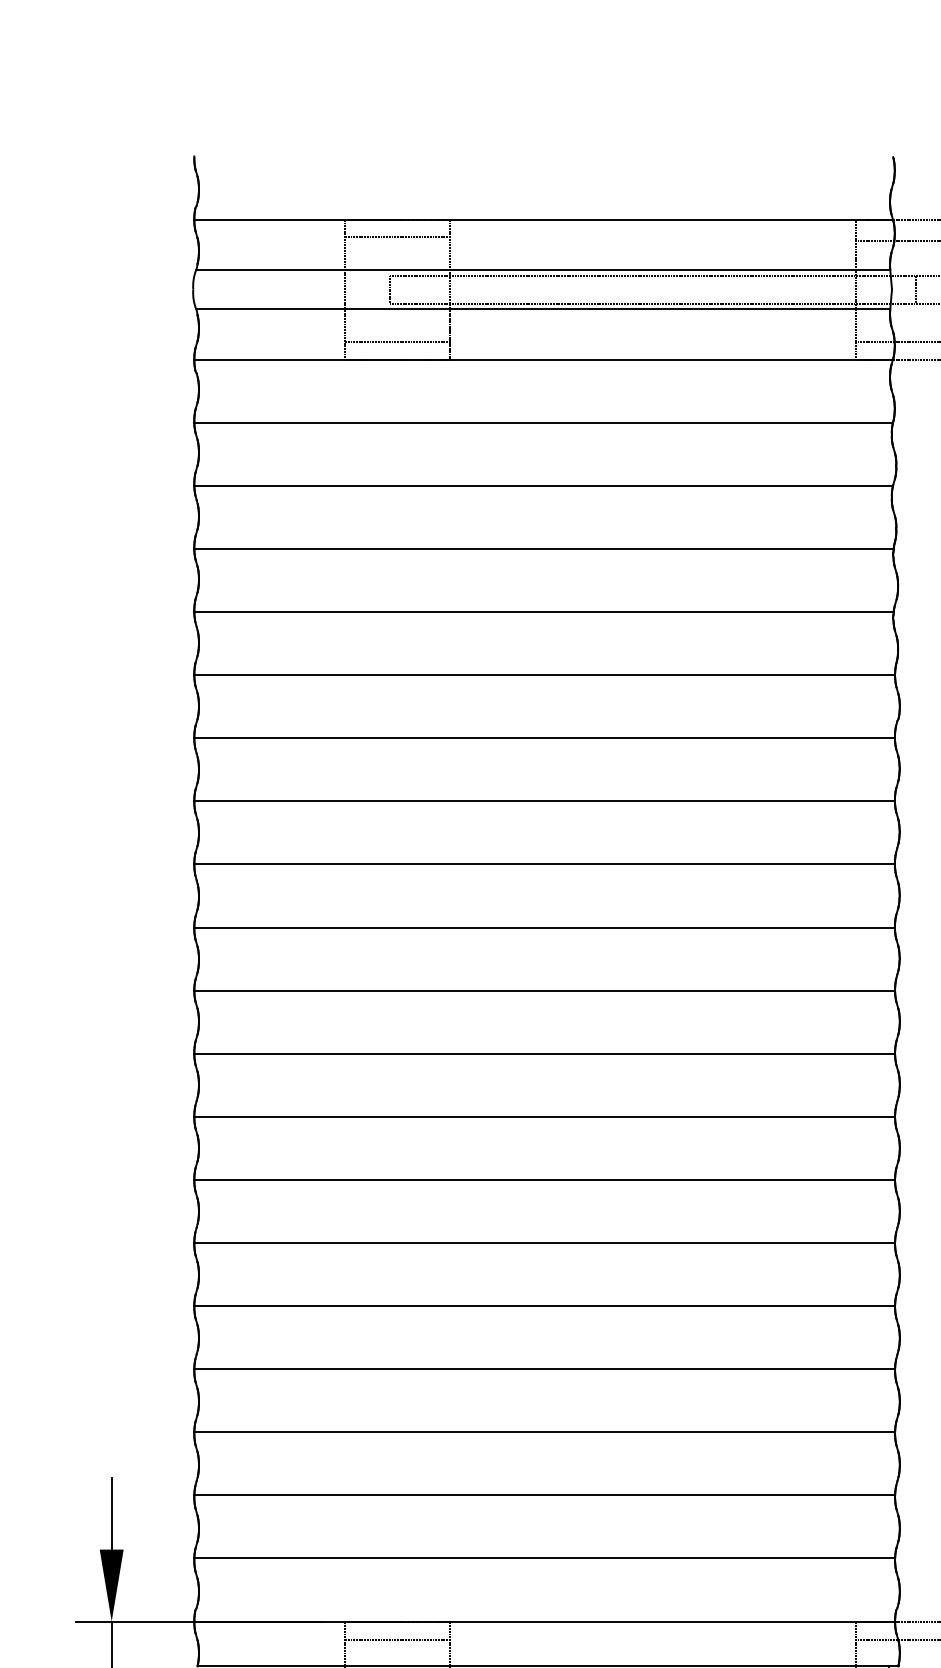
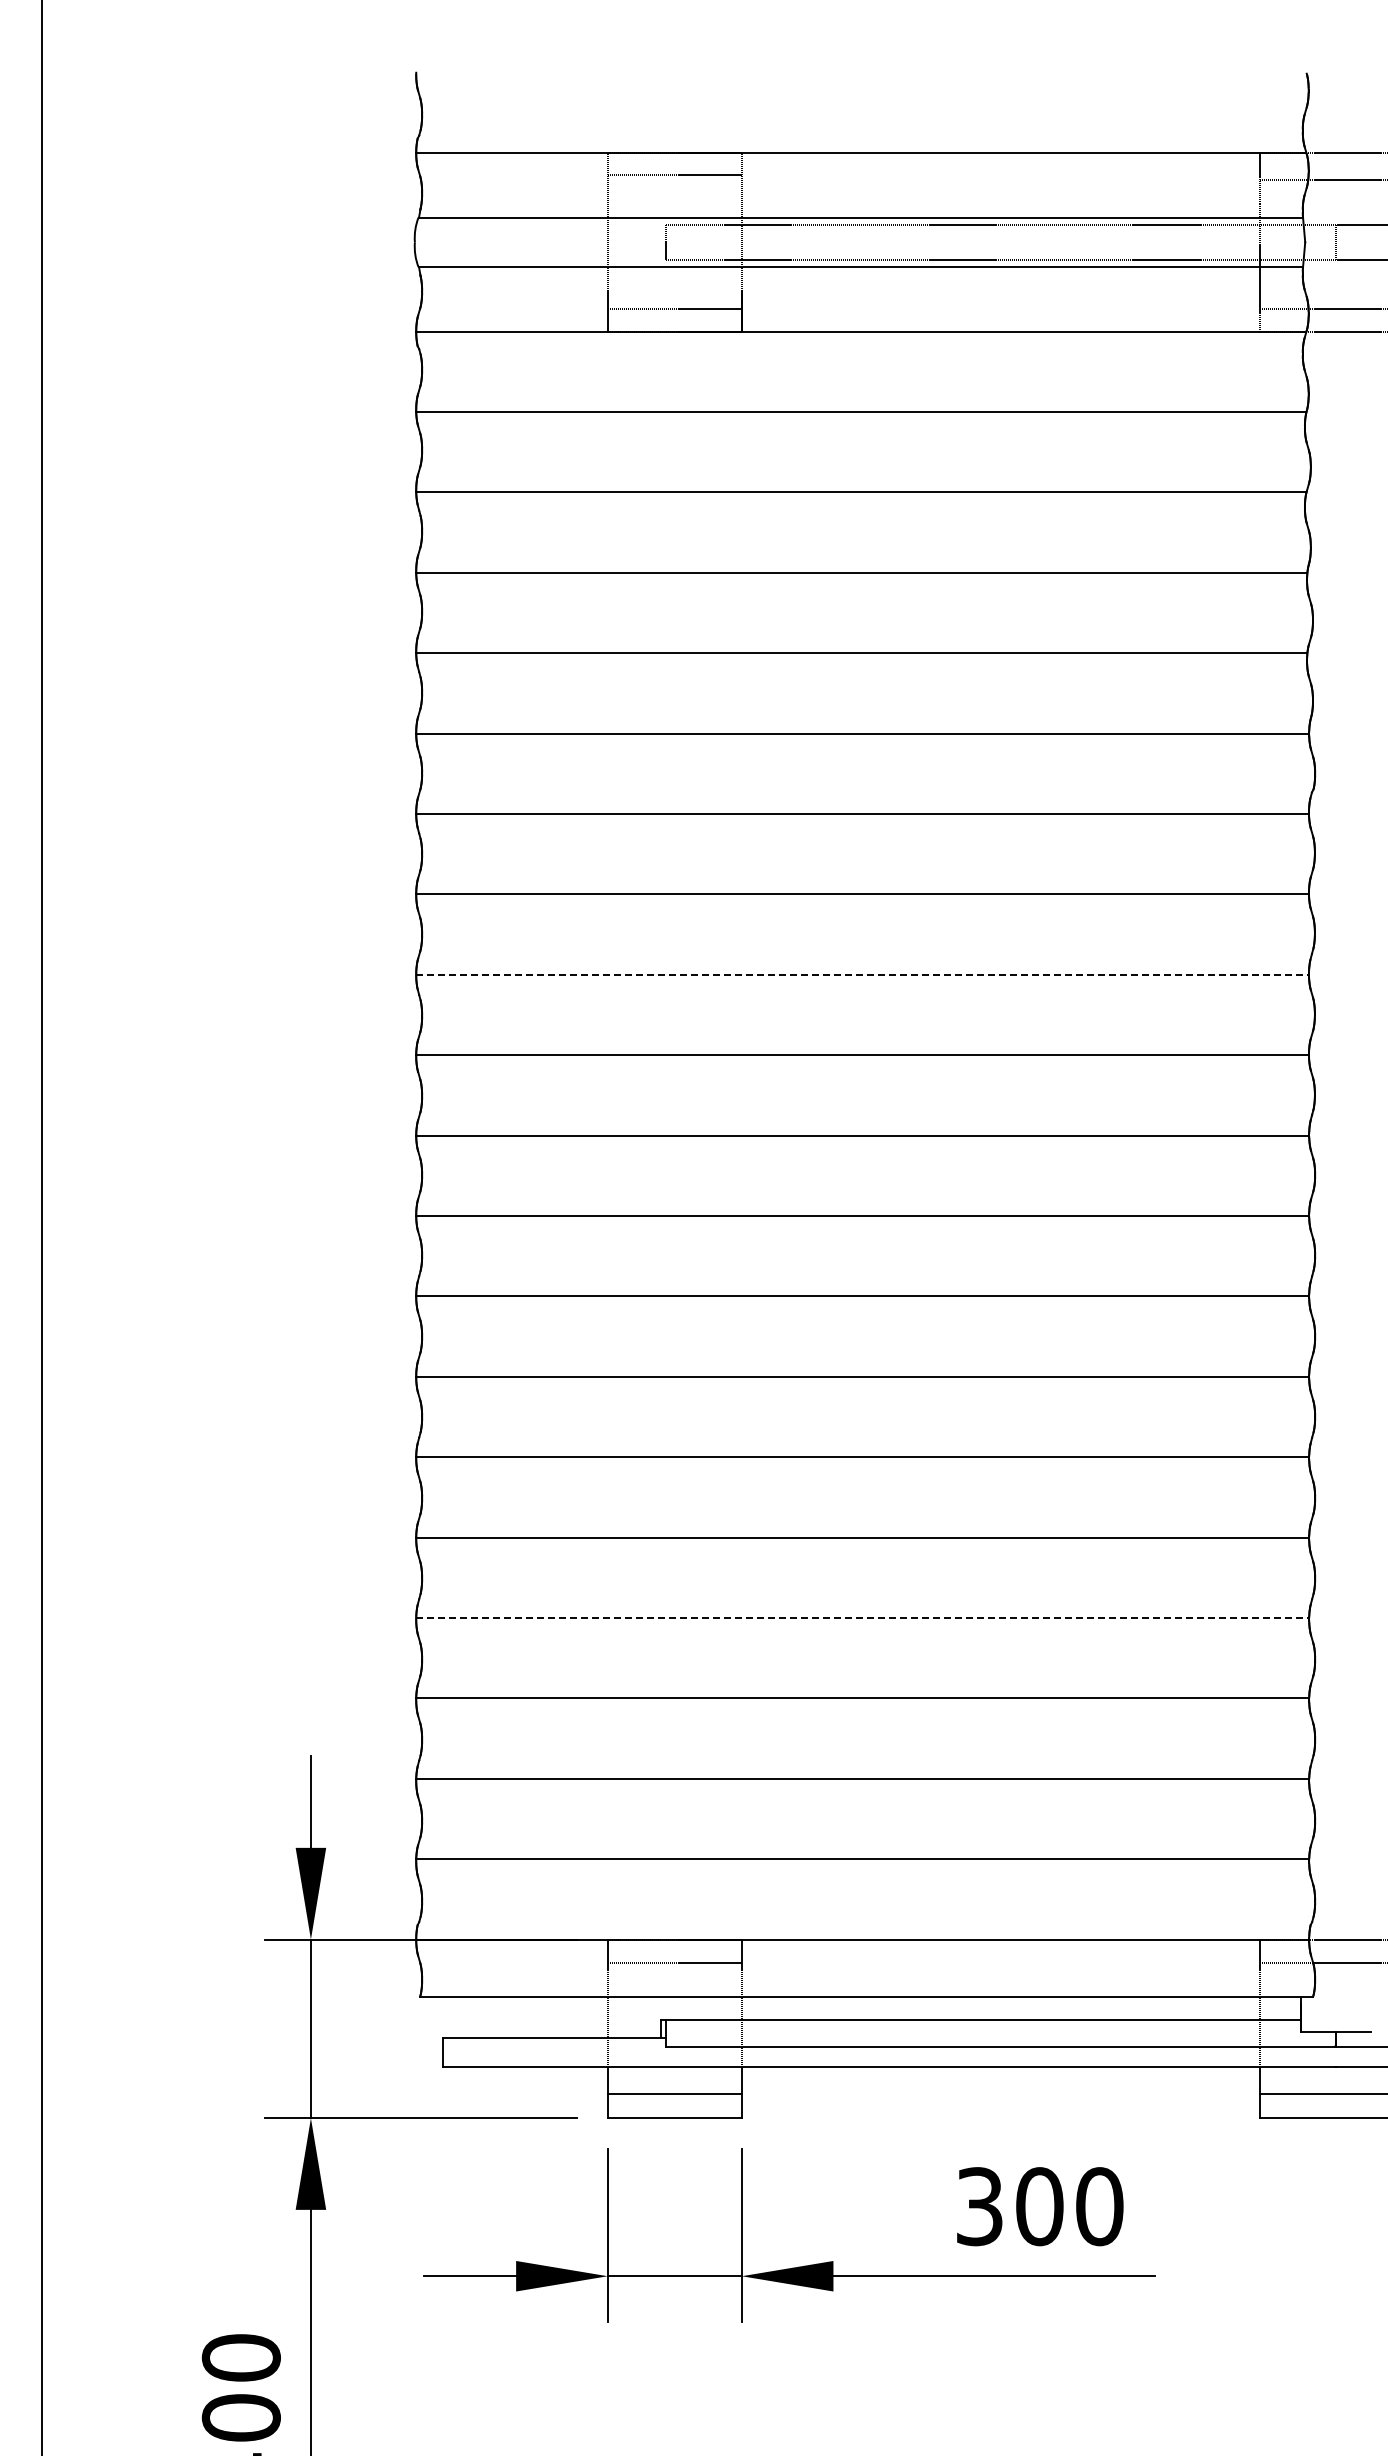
line: (545, 864) -> (863, 974), solid -> dashed
line: (545, 1369) -> (863, 1618), solid -> dashed

